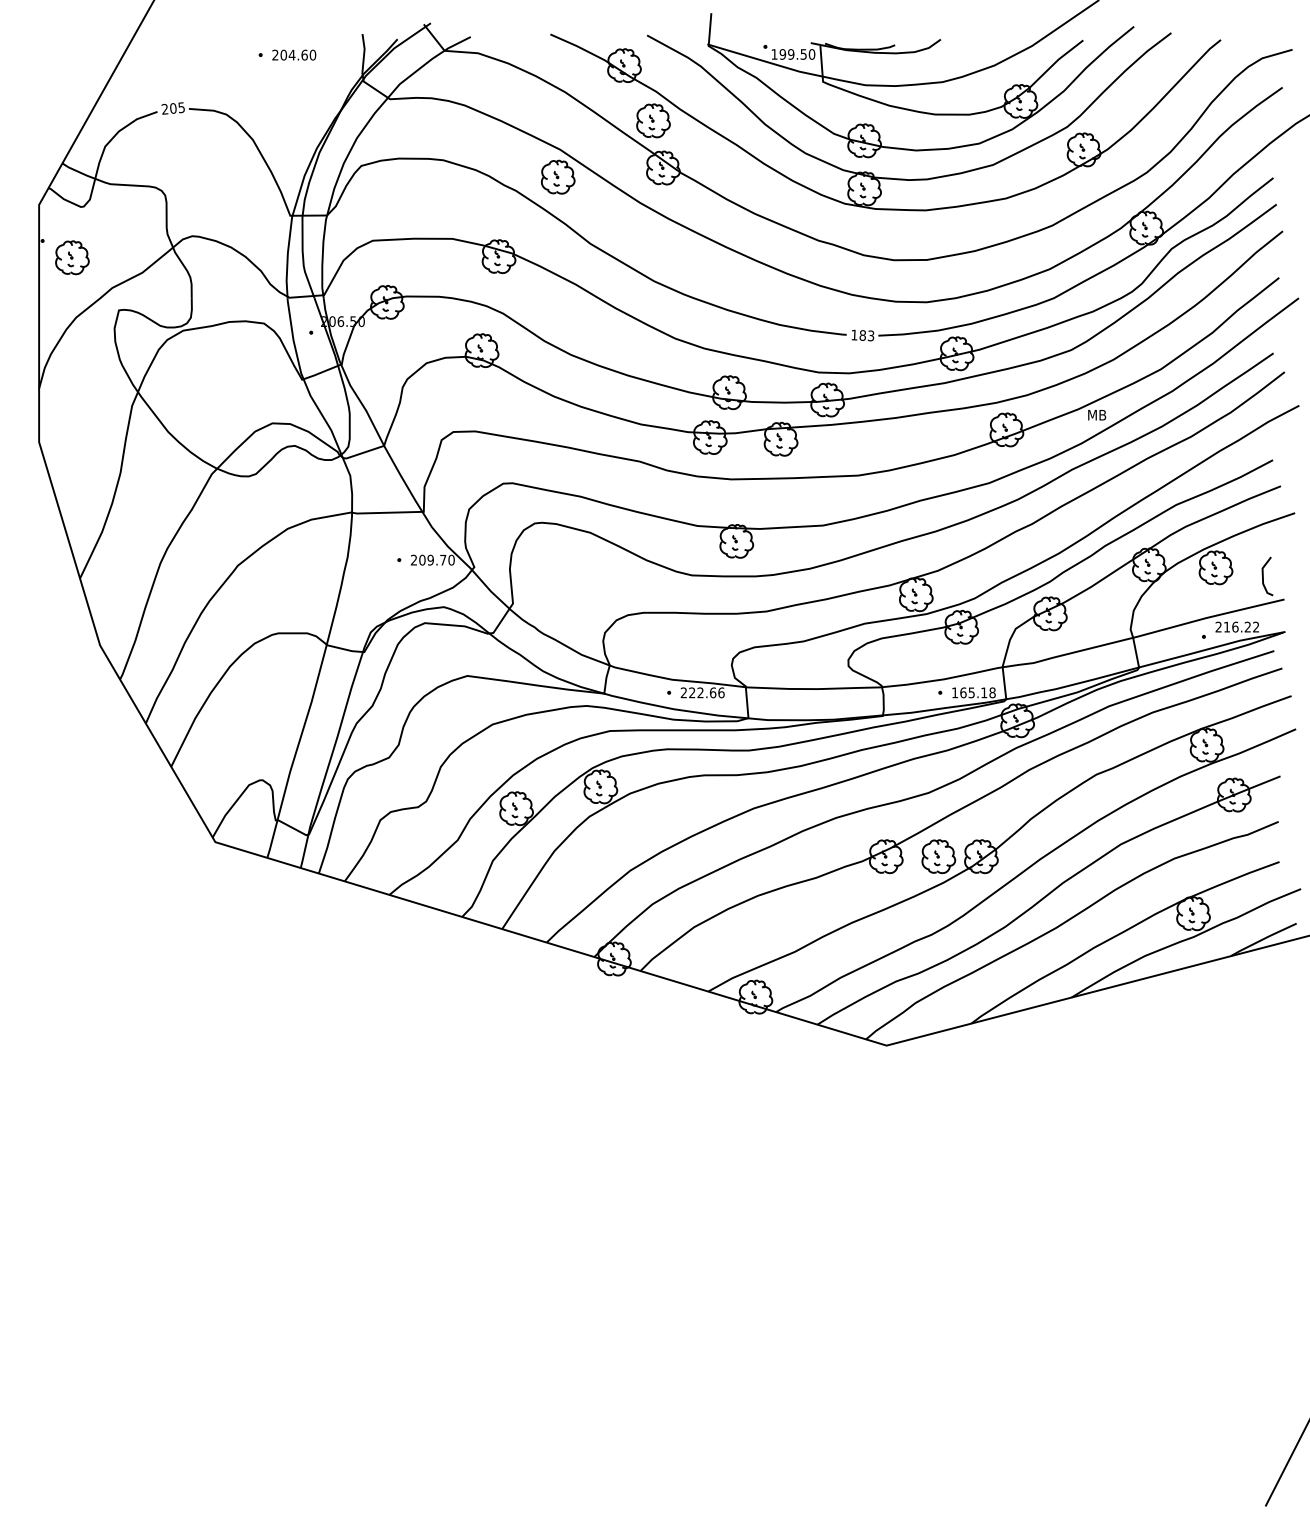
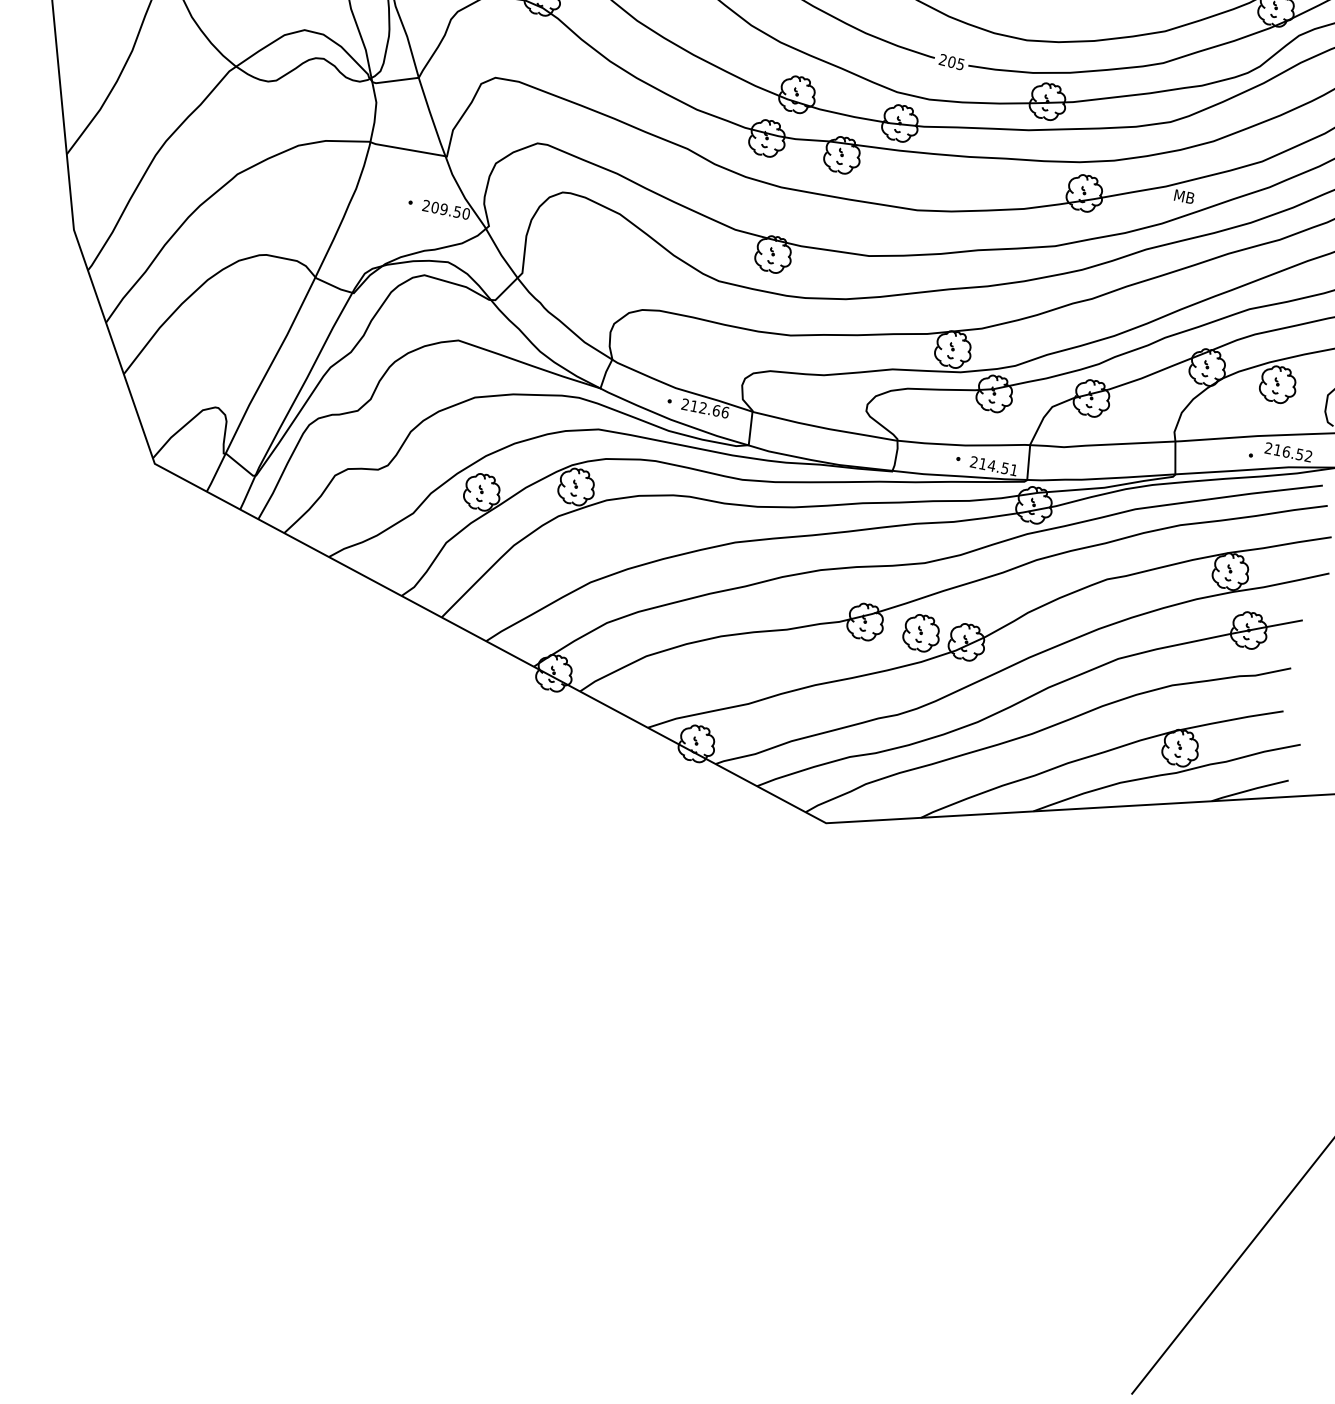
text: (862, 334) -> (951, 61), 183 -> 205
text: (443, 560) -> (457, 212), 209.70 -> 209.50
text: (1247, 626) -> (1299, 453), 216.22 -> 216.52
text: (692, 692) -> (694, 405), 222.66 -> 212.66
text: (973, 692) -> (993, 465), 165.18 -> 214.51

